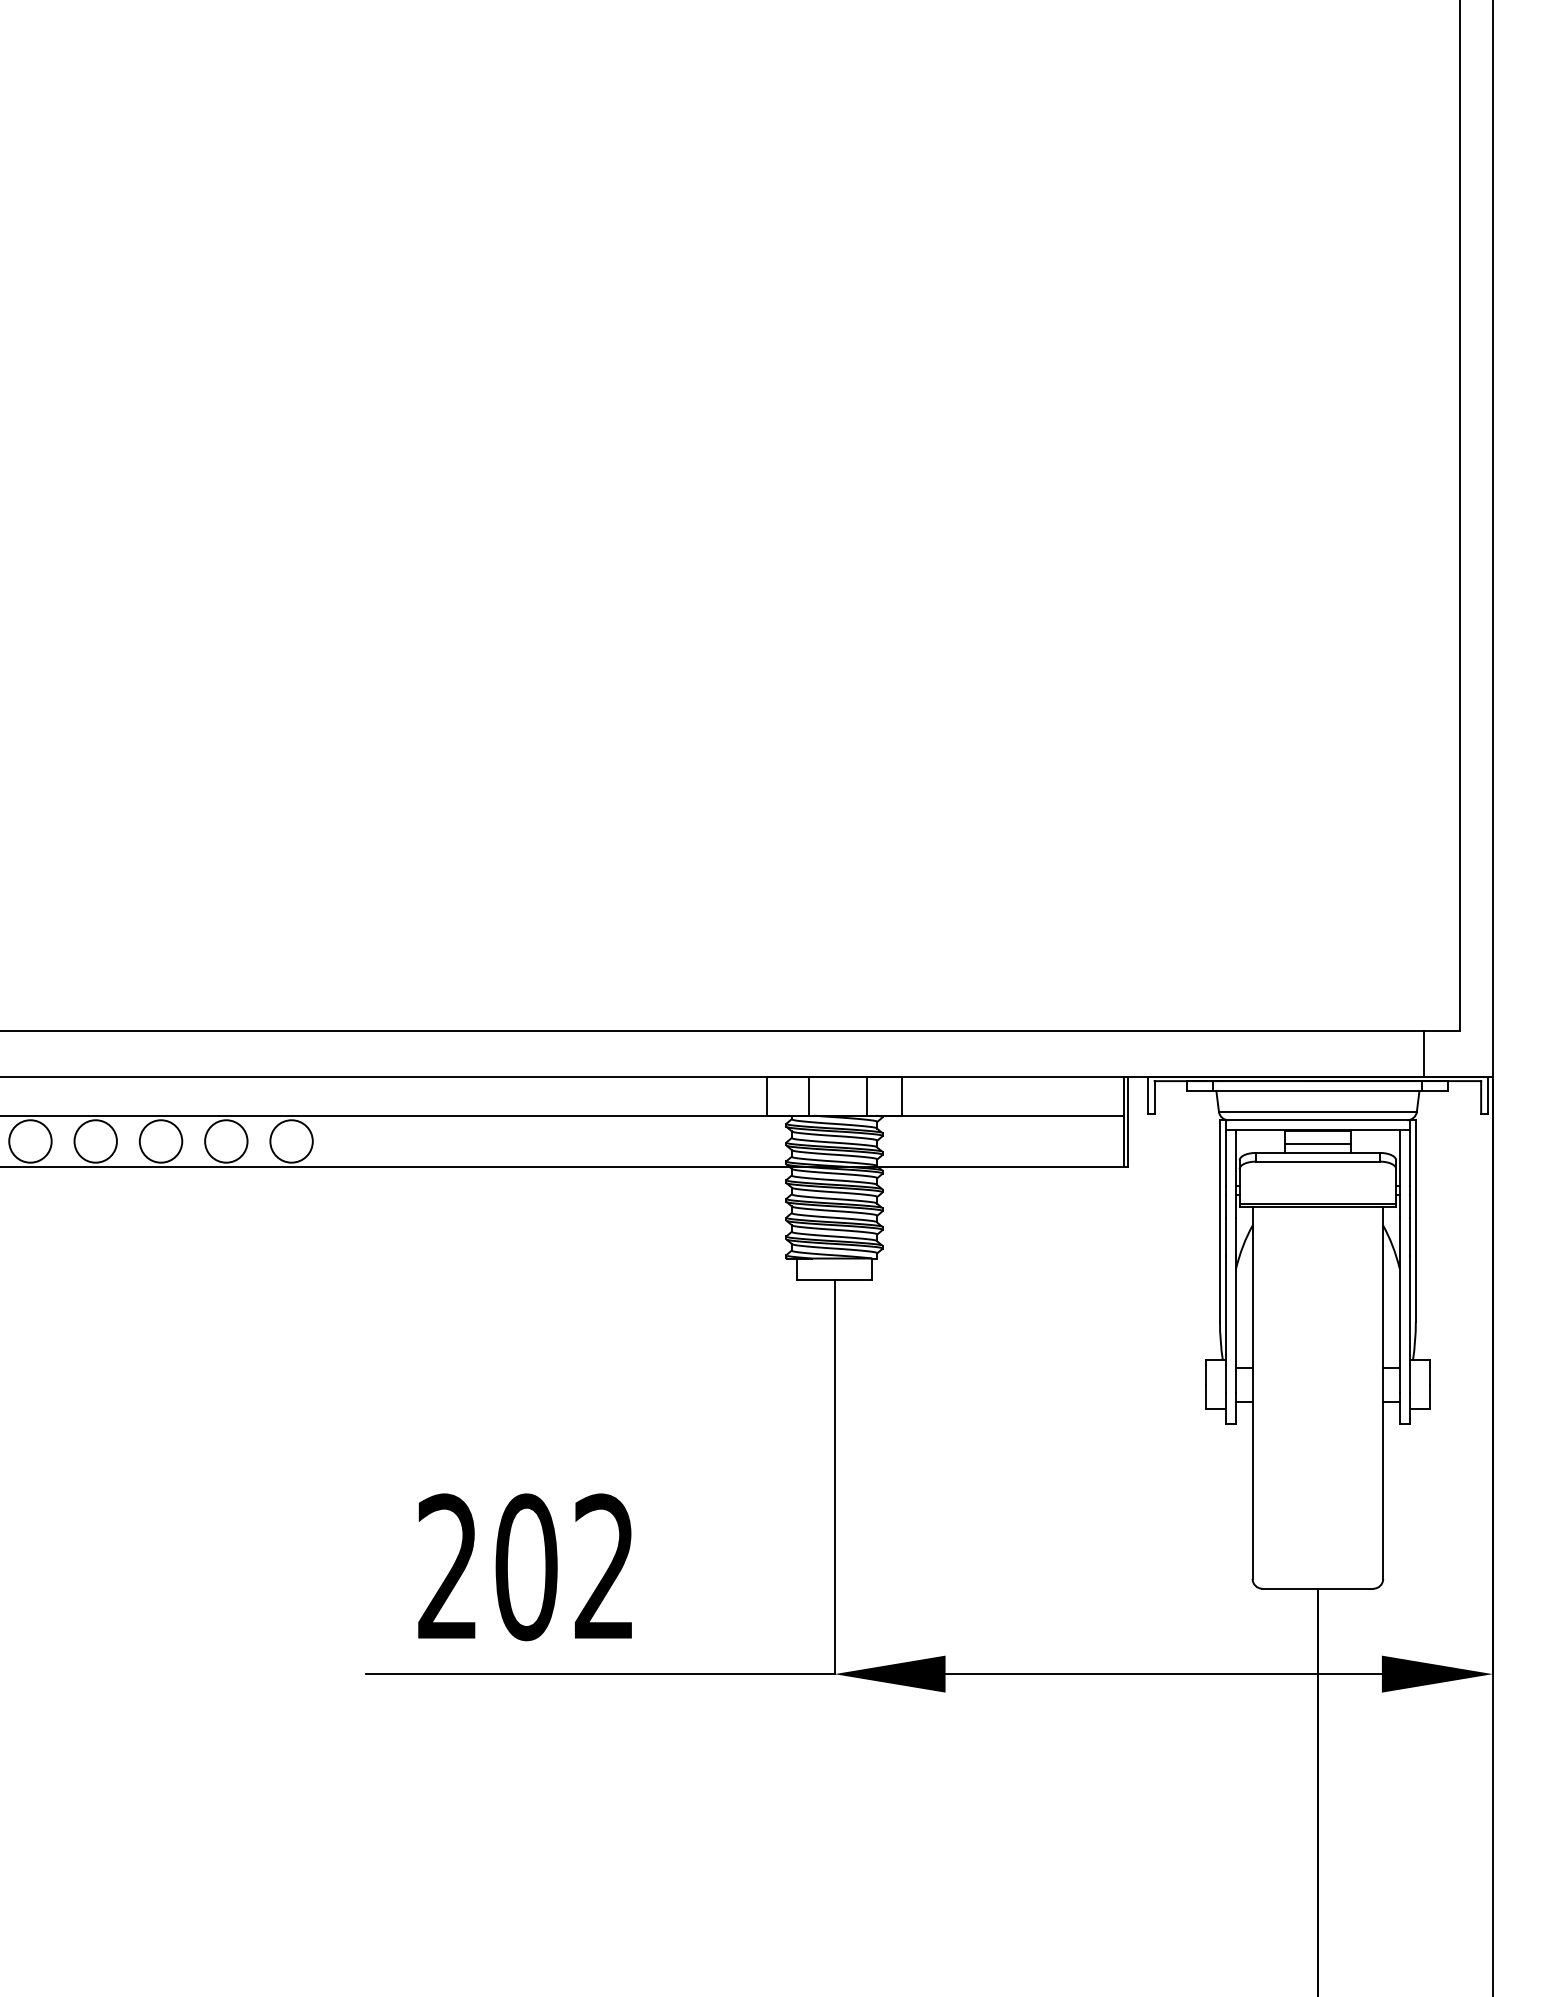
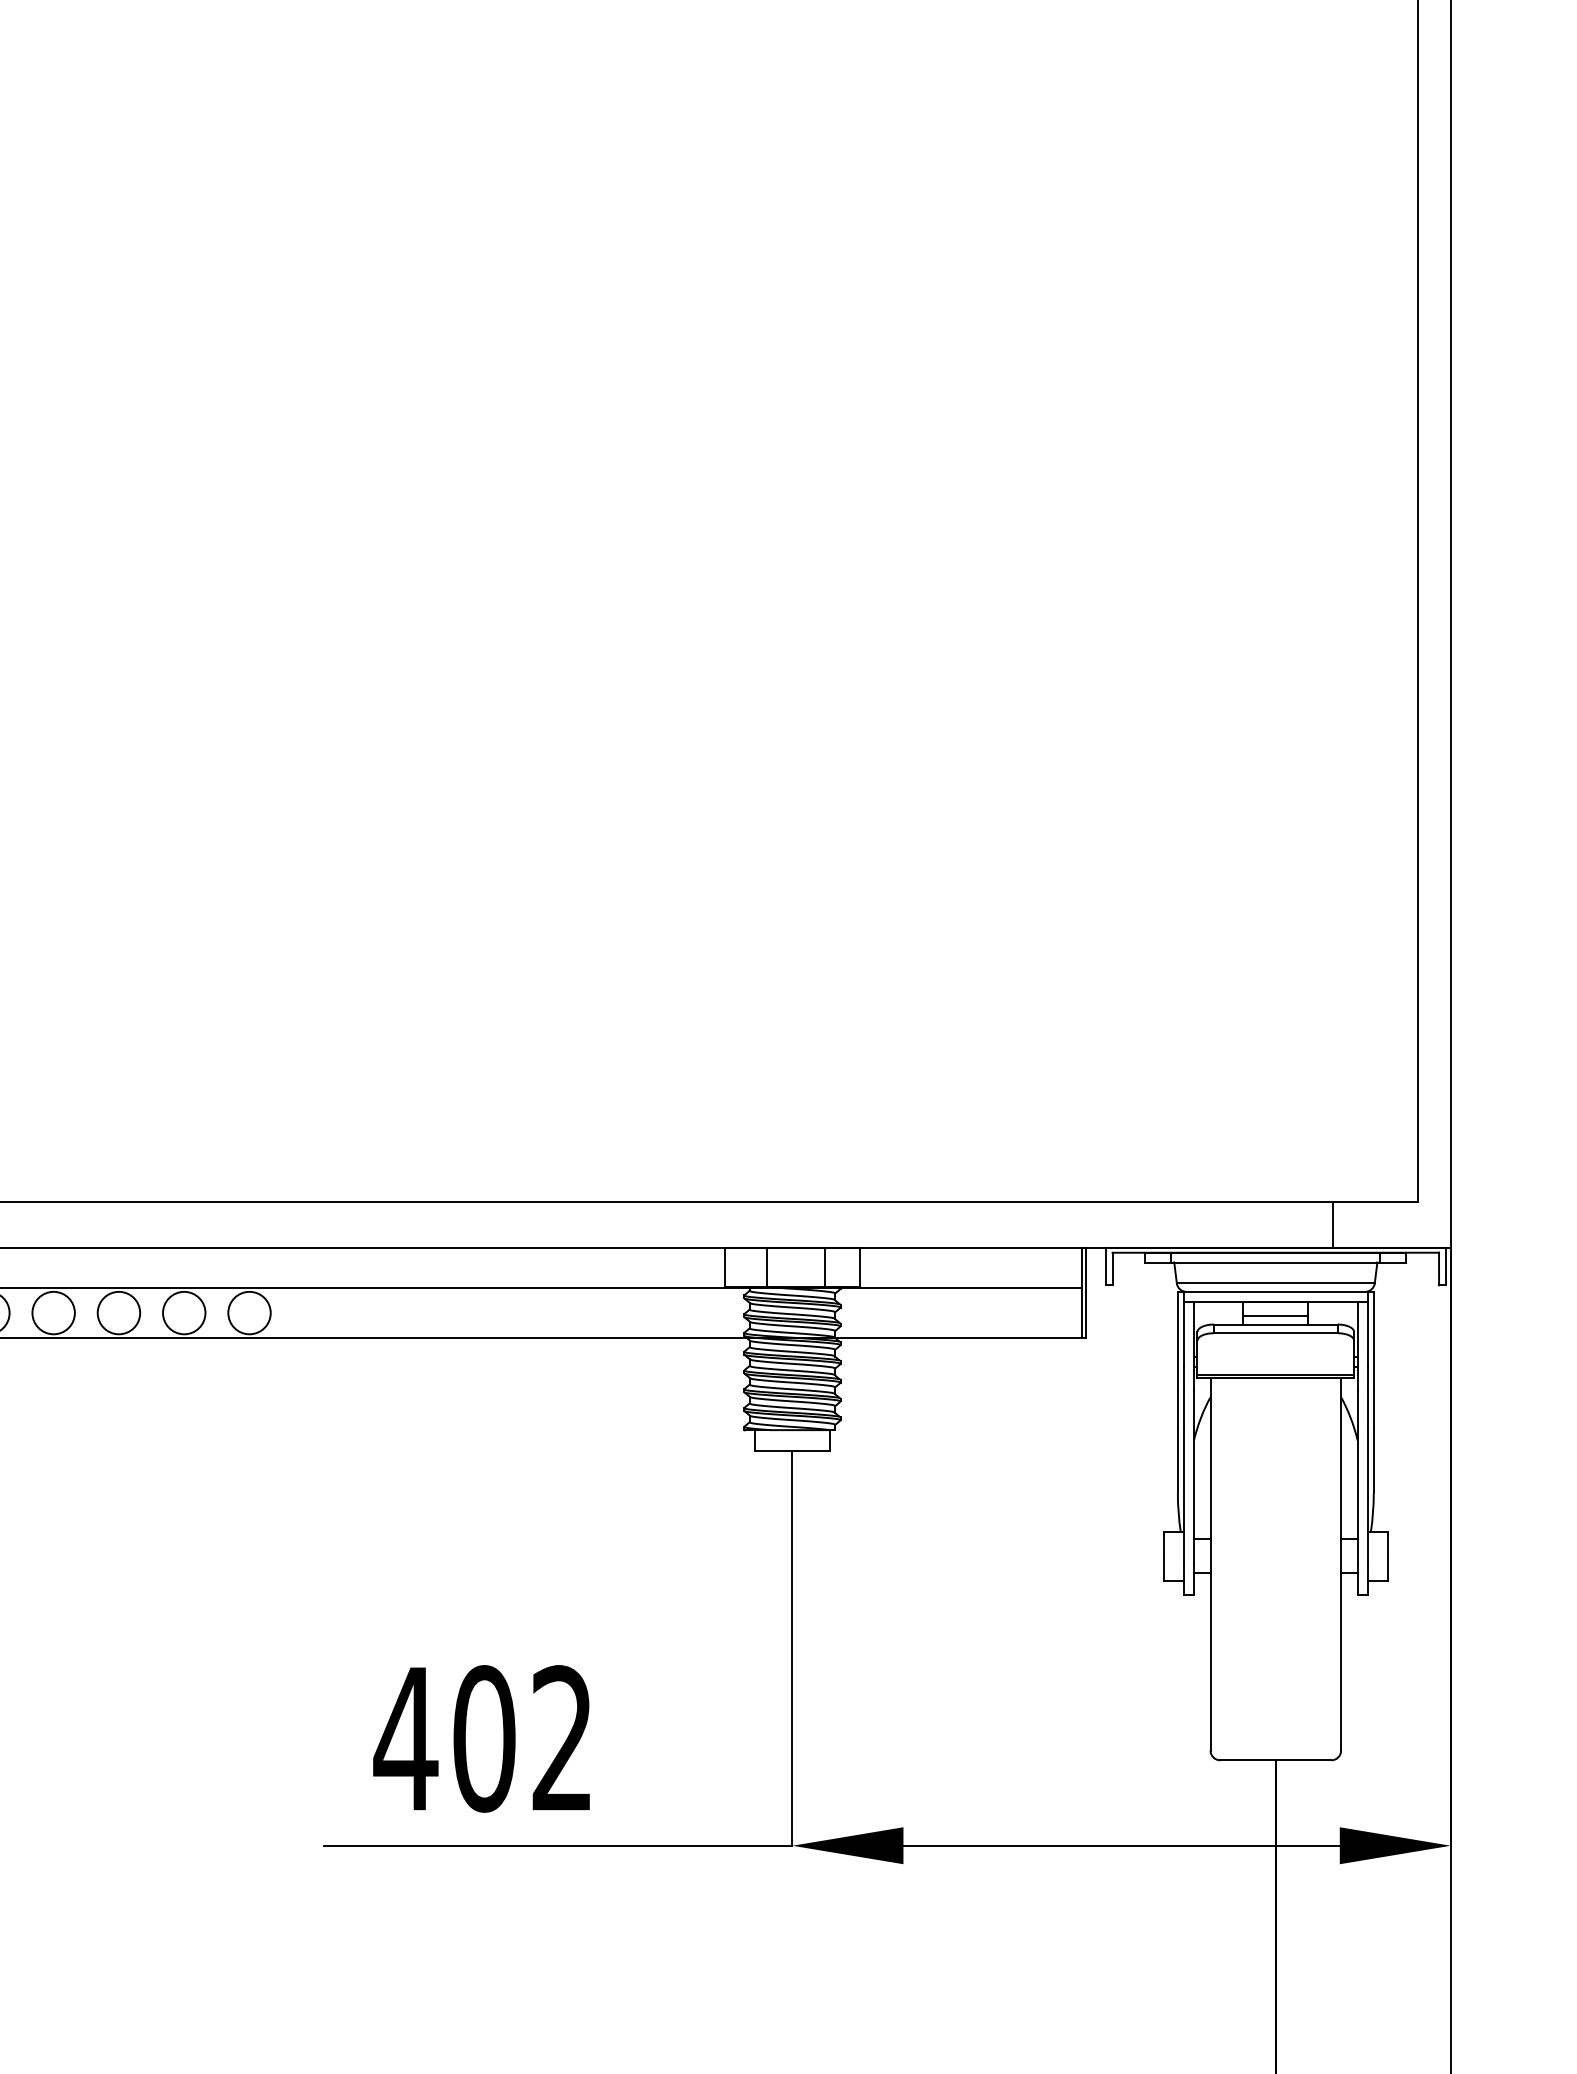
line: (1424, 1053) -> (1333, 1225), moved
text: (447, 1565) -> (405, 1737), 202 -> 402

